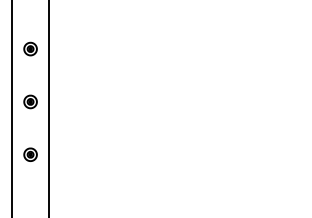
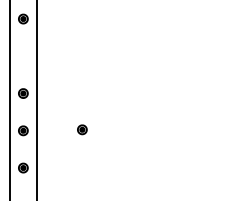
part: (114, 100) -> (82, 129), added

